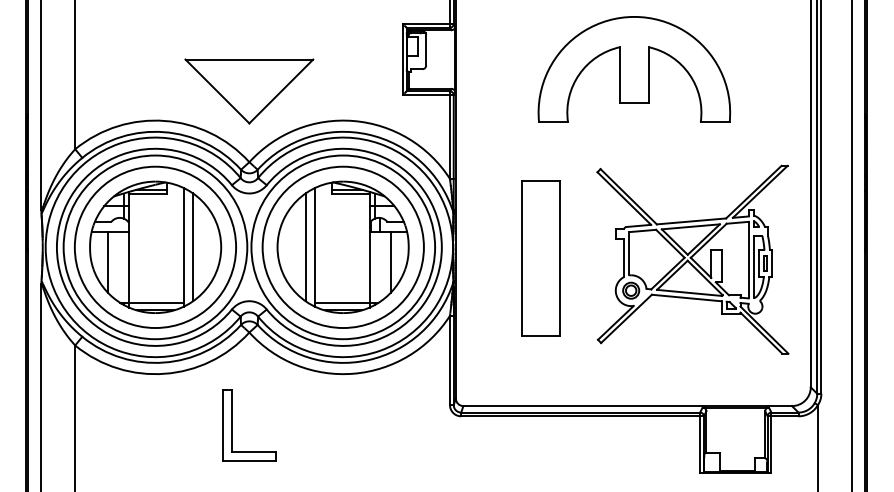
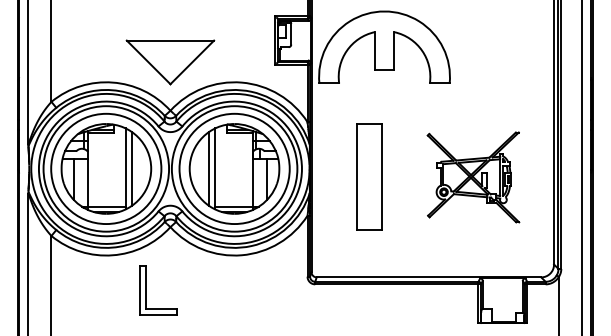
part: (634, 68) -> (384, 46), moved
part: (692, 259) -> (473, 177), size x0.7
part: (231, 425) -> (146, 290), moved

